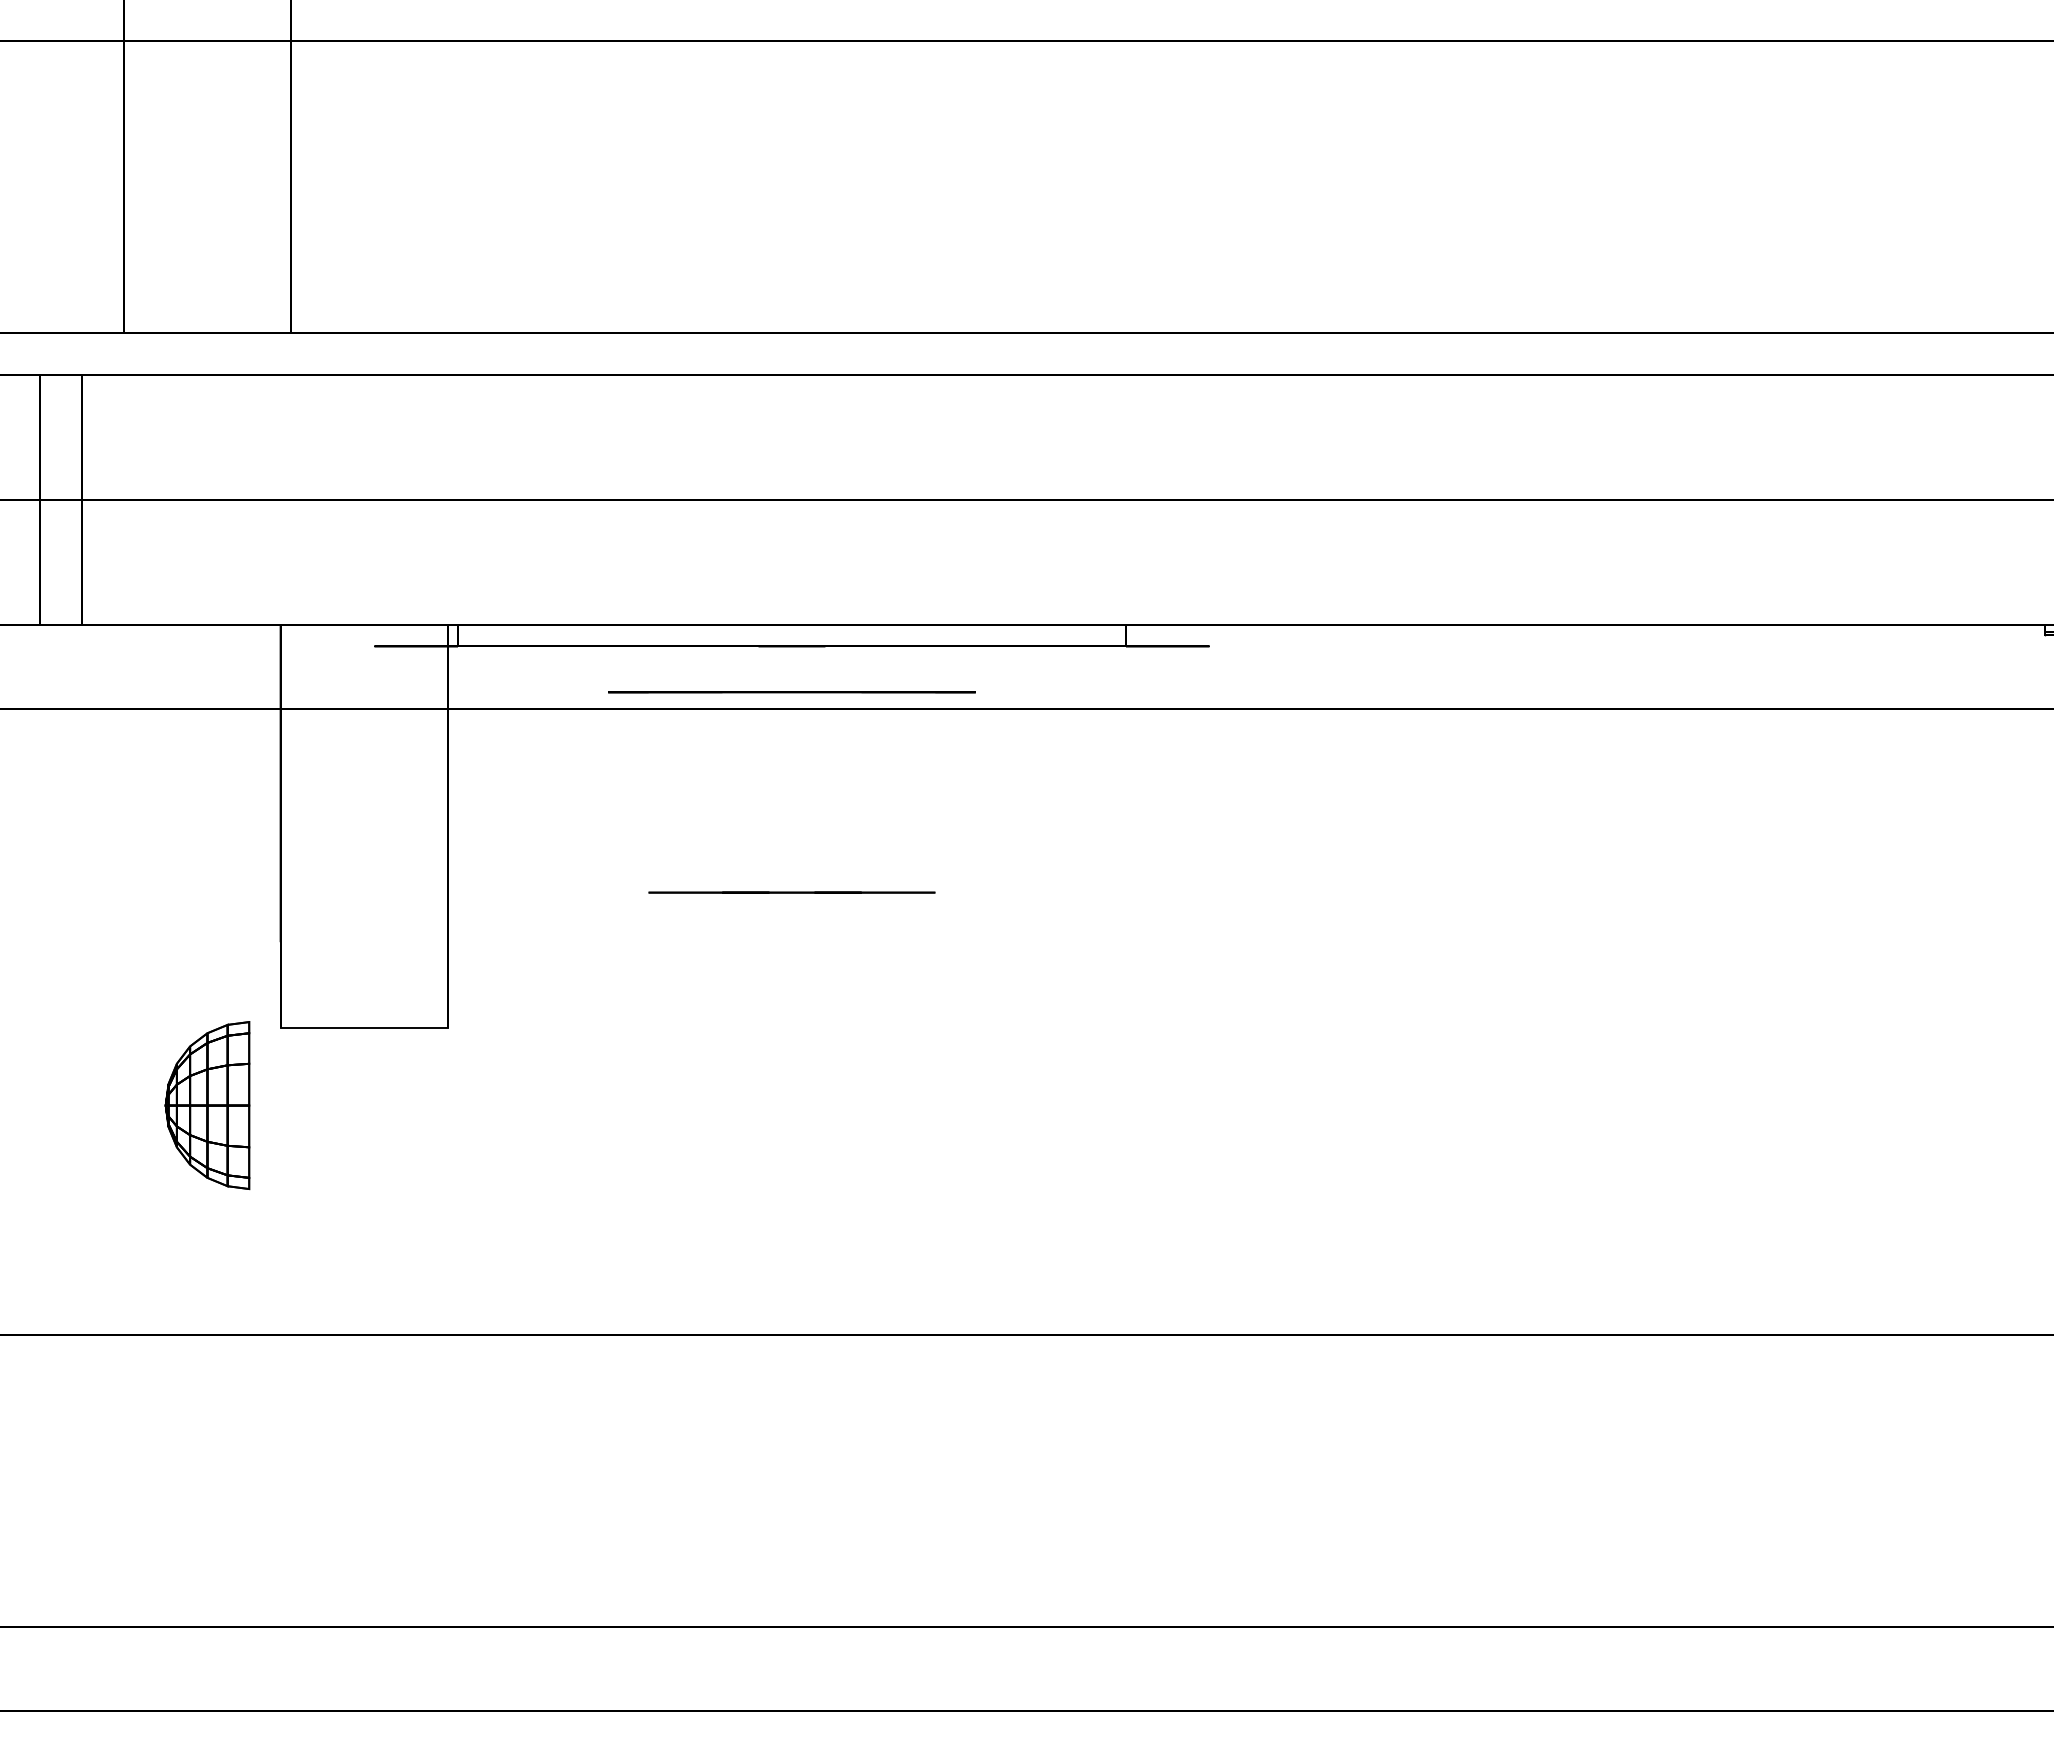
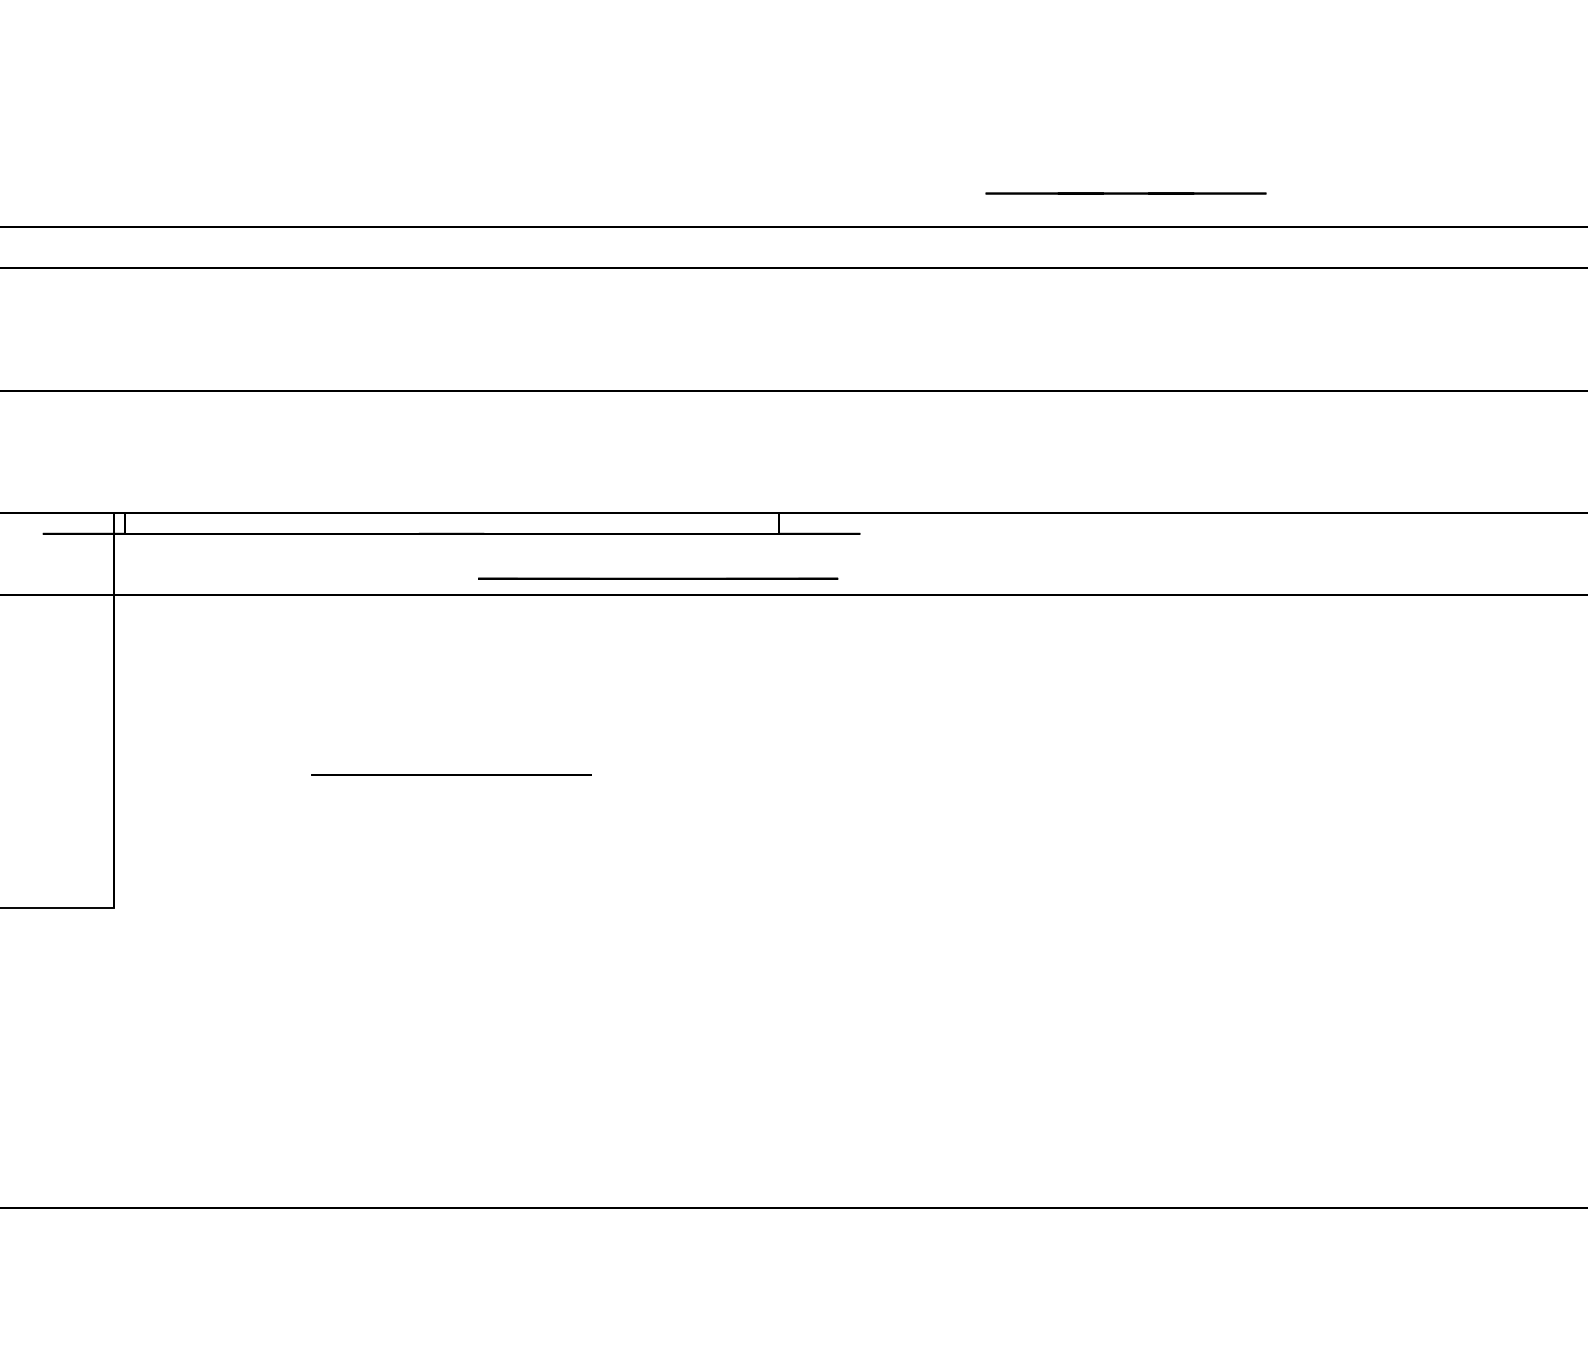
line: (1480, 298) -> (1125, 193), added
line: (791, 692) -> (657, 579), moved

